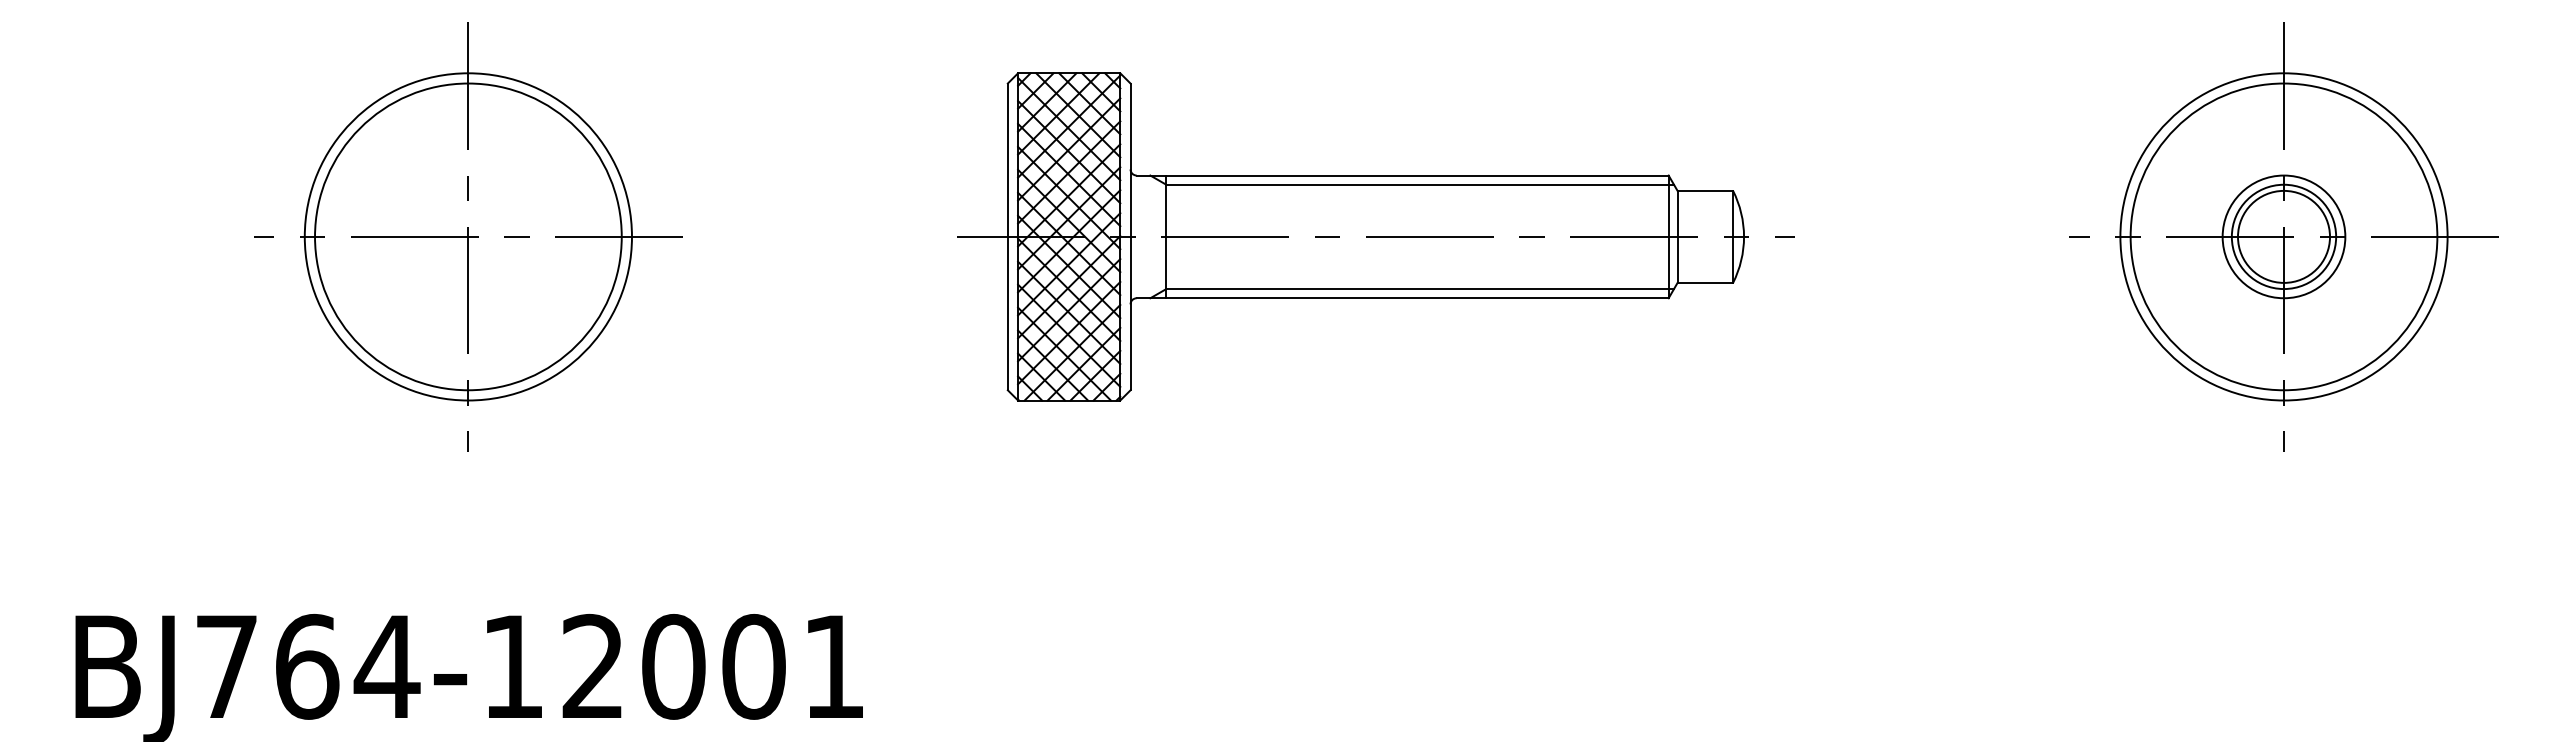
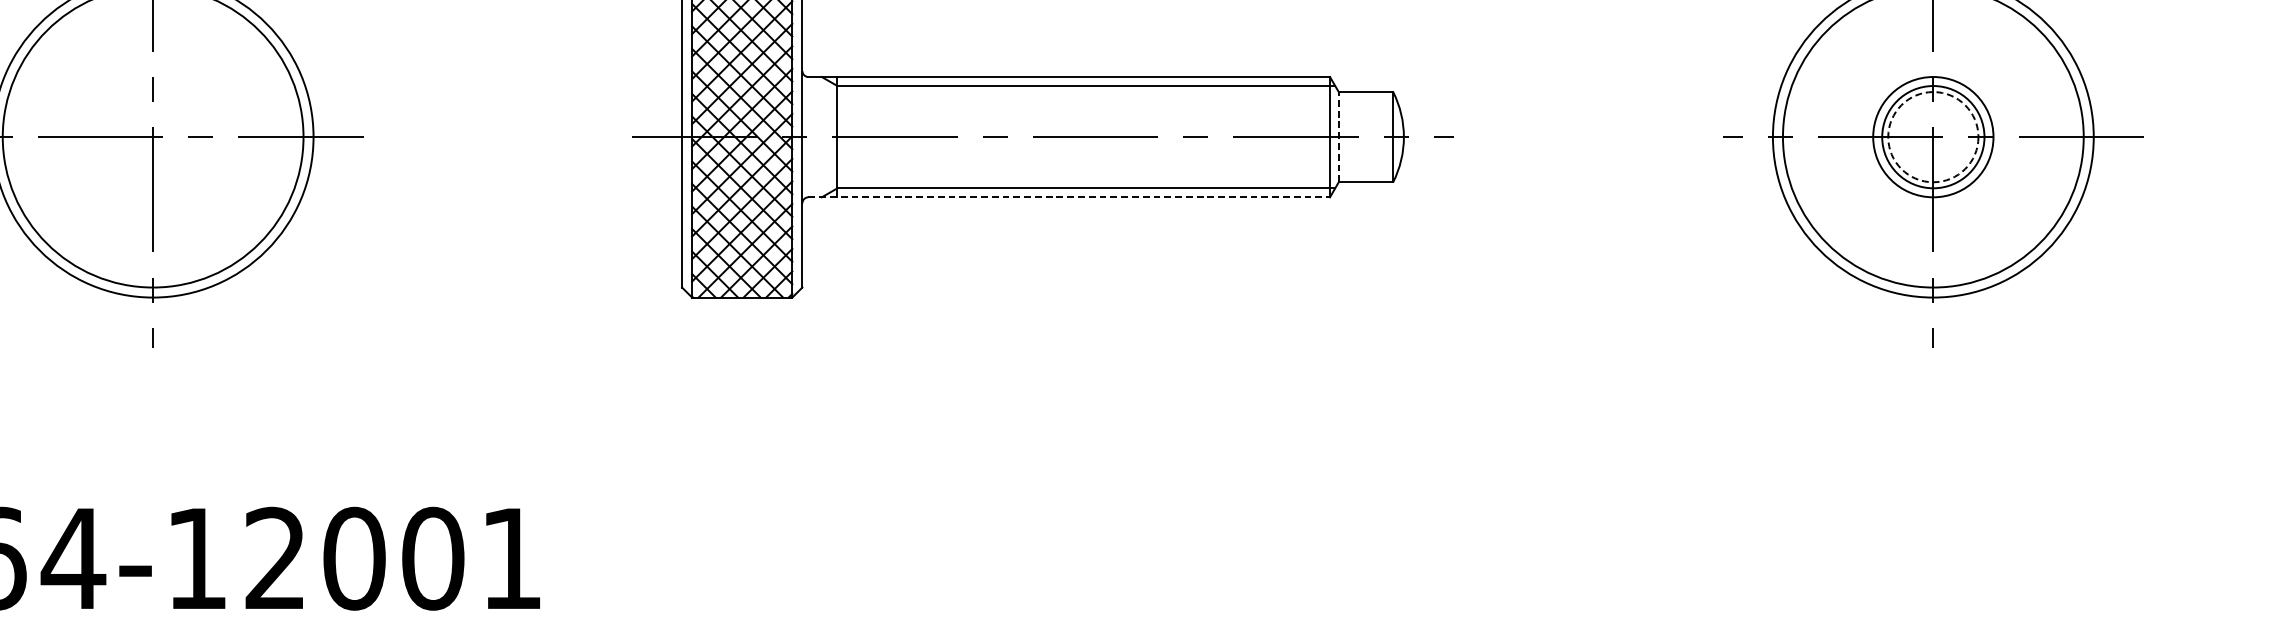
line: (1677, 236) -> (1338, 136), solid -> dashed
circle: (2283, 236) -> (1932, 136), solid -> dashed
line: (1402, 298) -> (1069, 197), solid -> dashed

